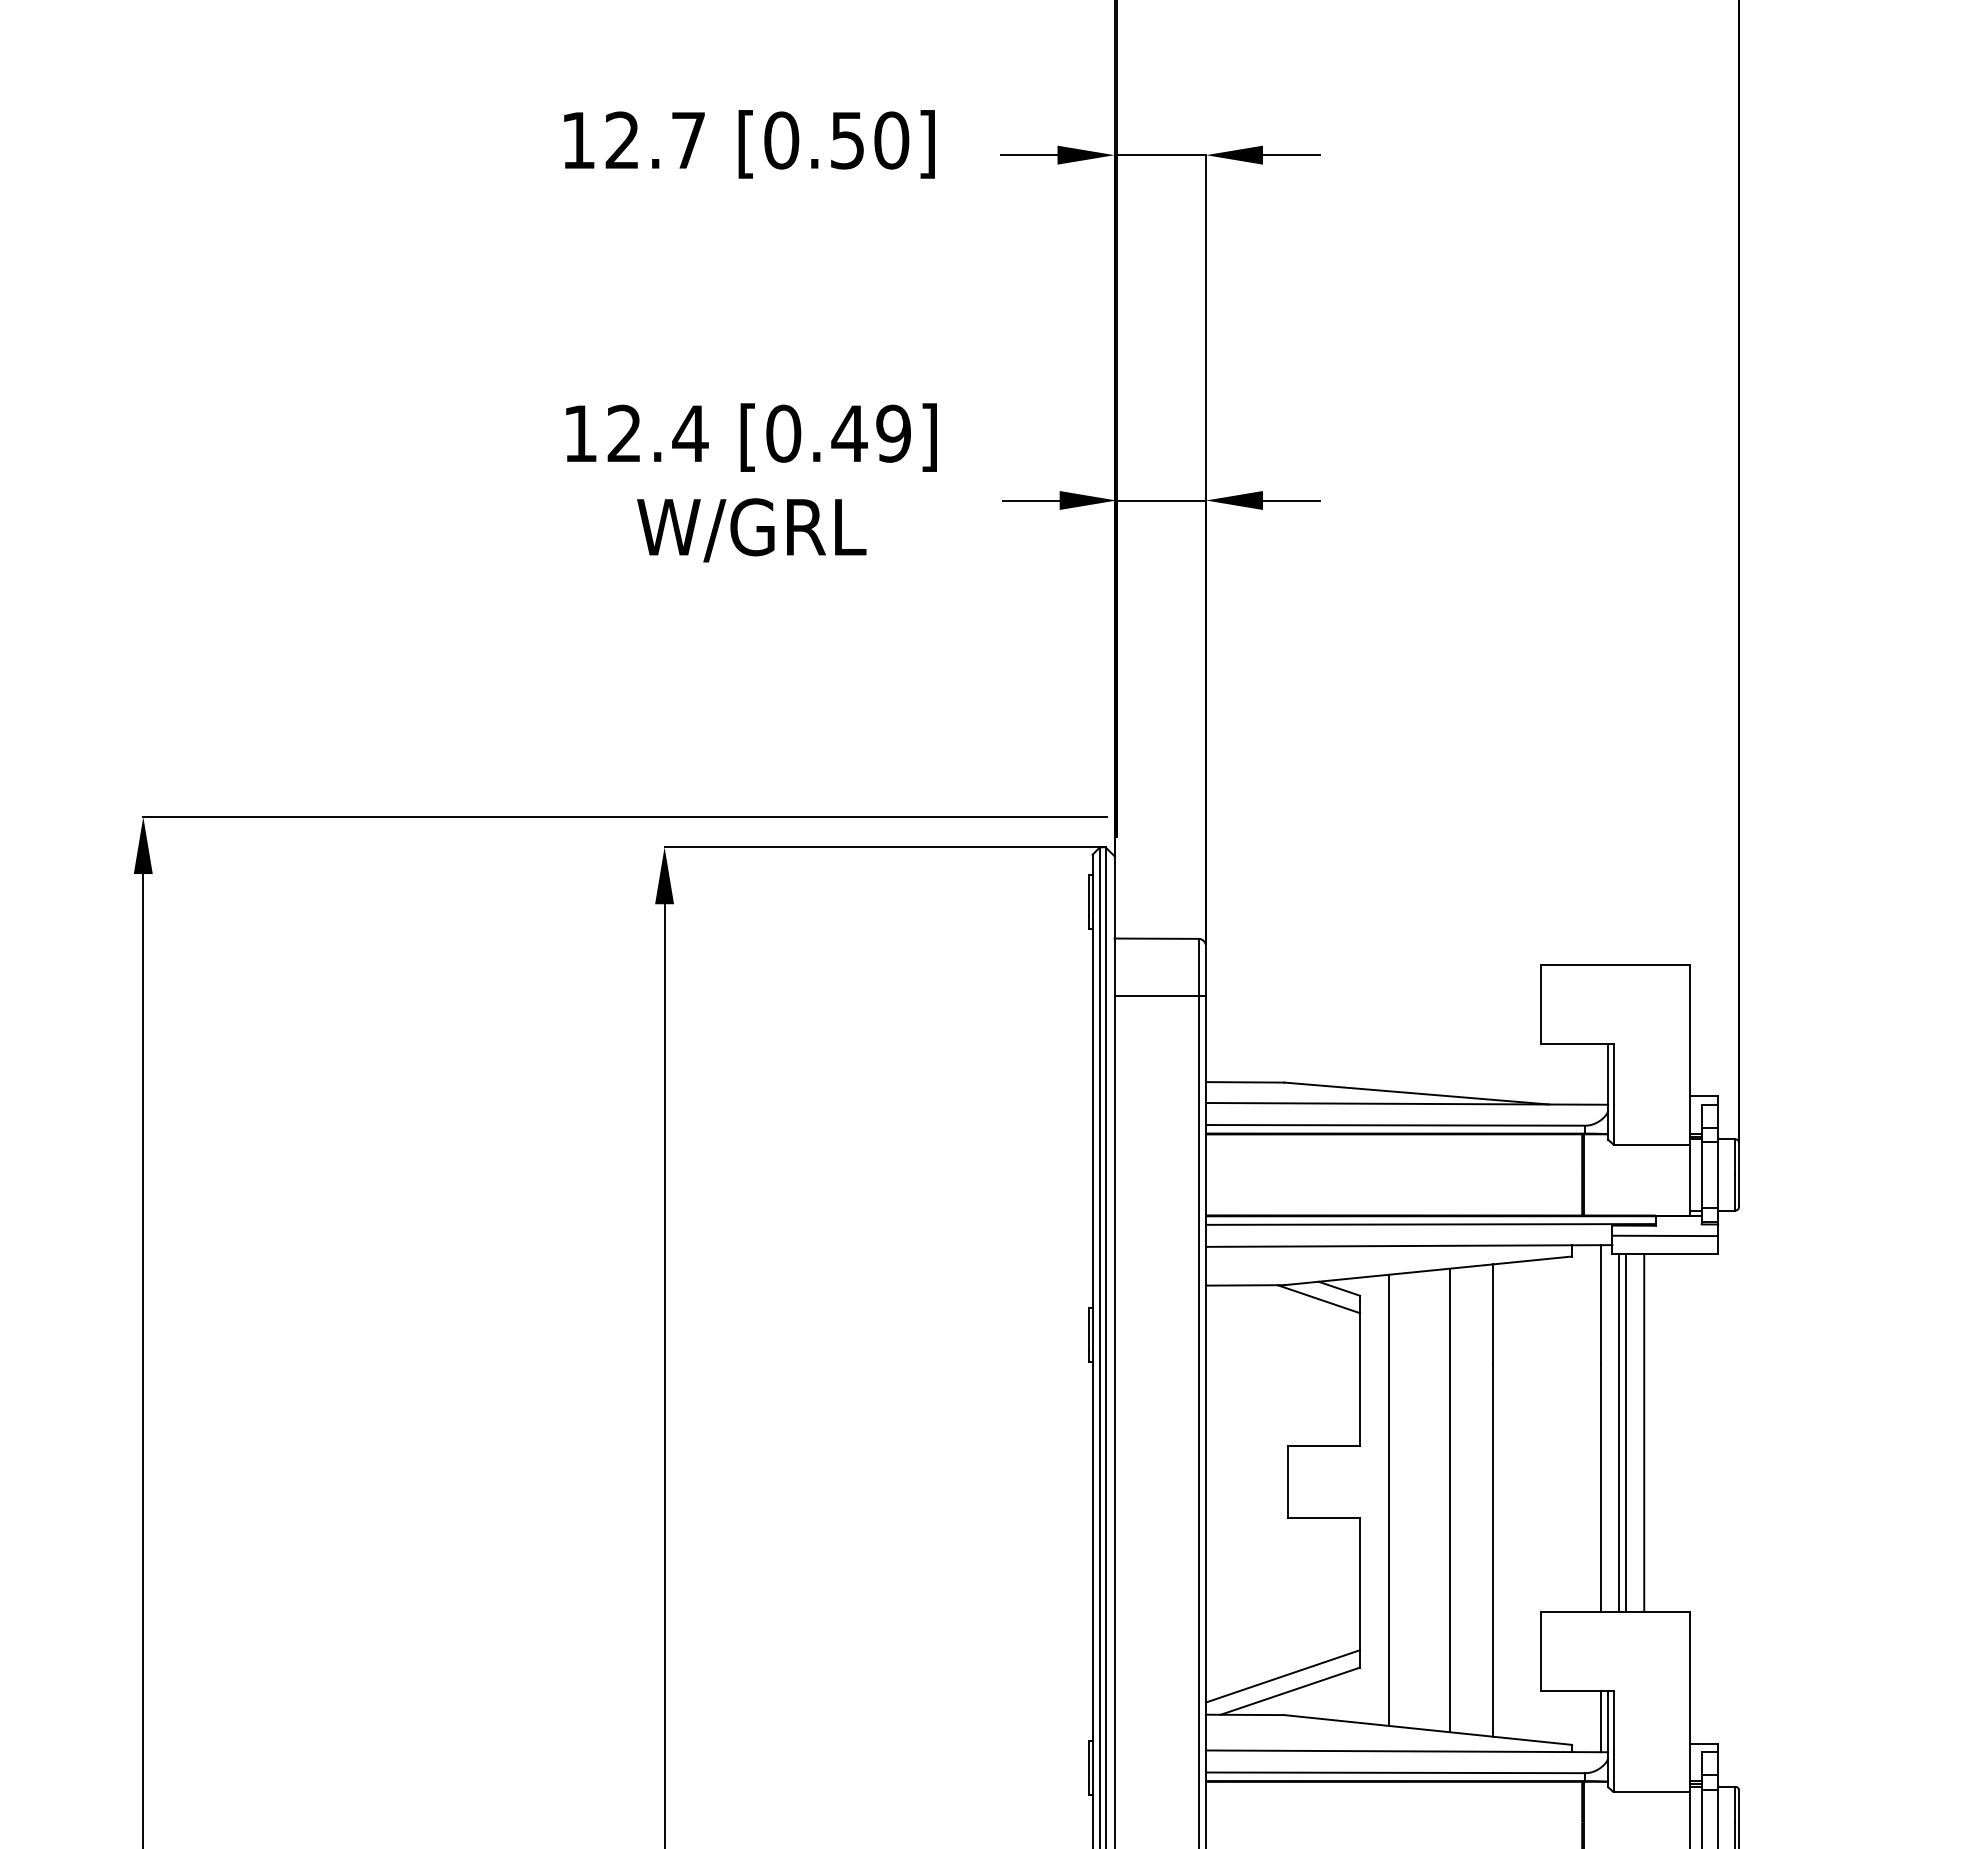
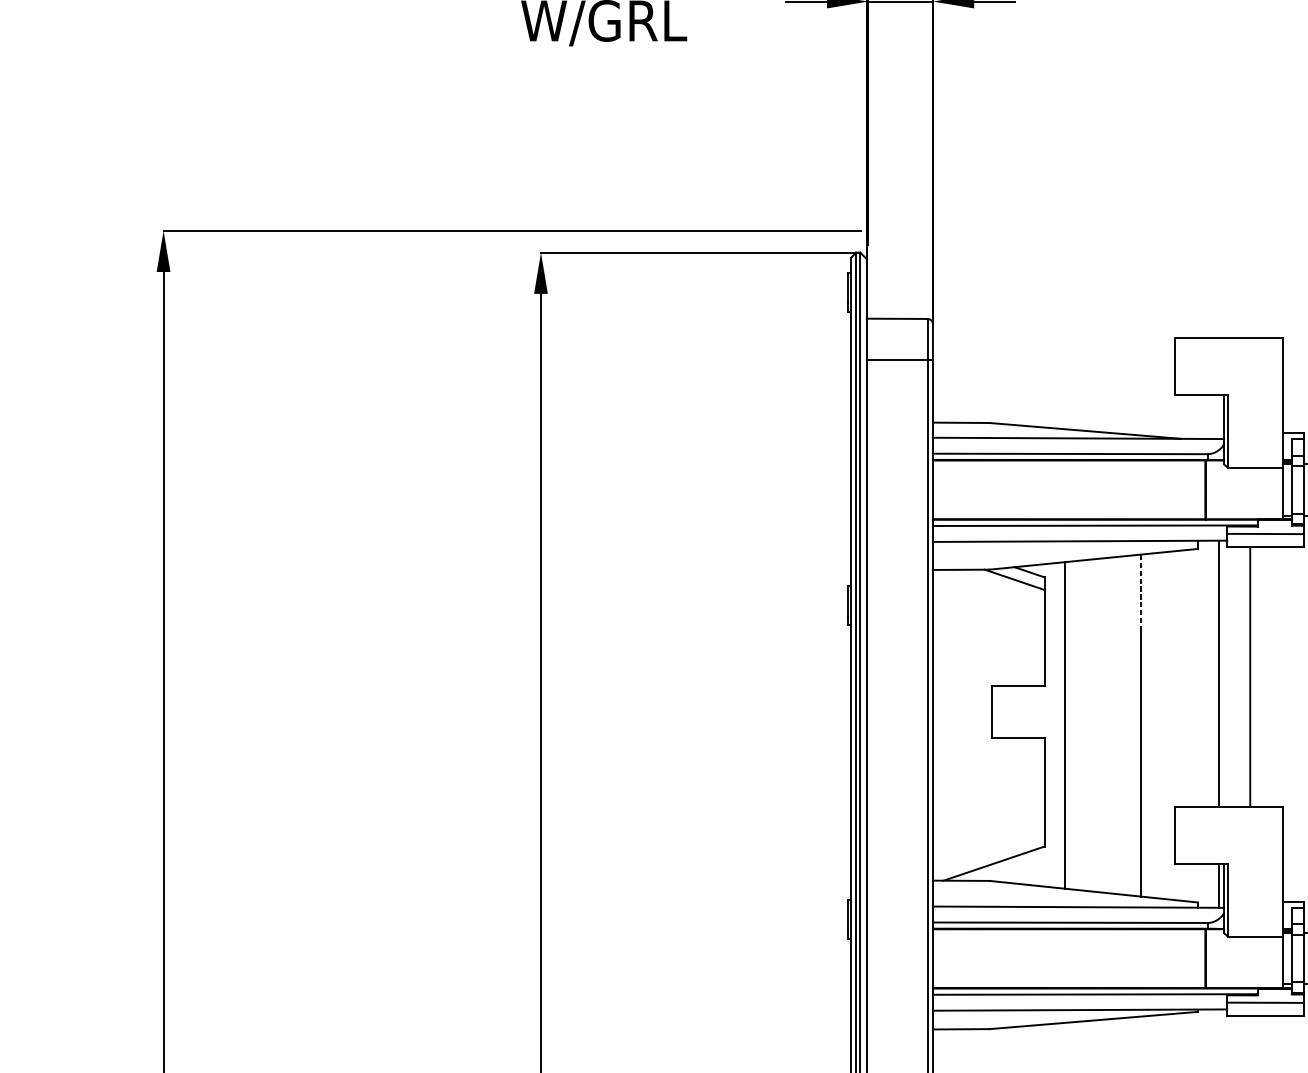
line: (1493, 1314) -> (1141, 590), solid -> dashed
line: (1619, 1432) -> (1232, 676), removed
line: (1626, 1432) -> (1237, 676), removed
line: (1449, 1500) -> (1109, 725), removed
line: (1282, 1676) -> (988, 852), removed

